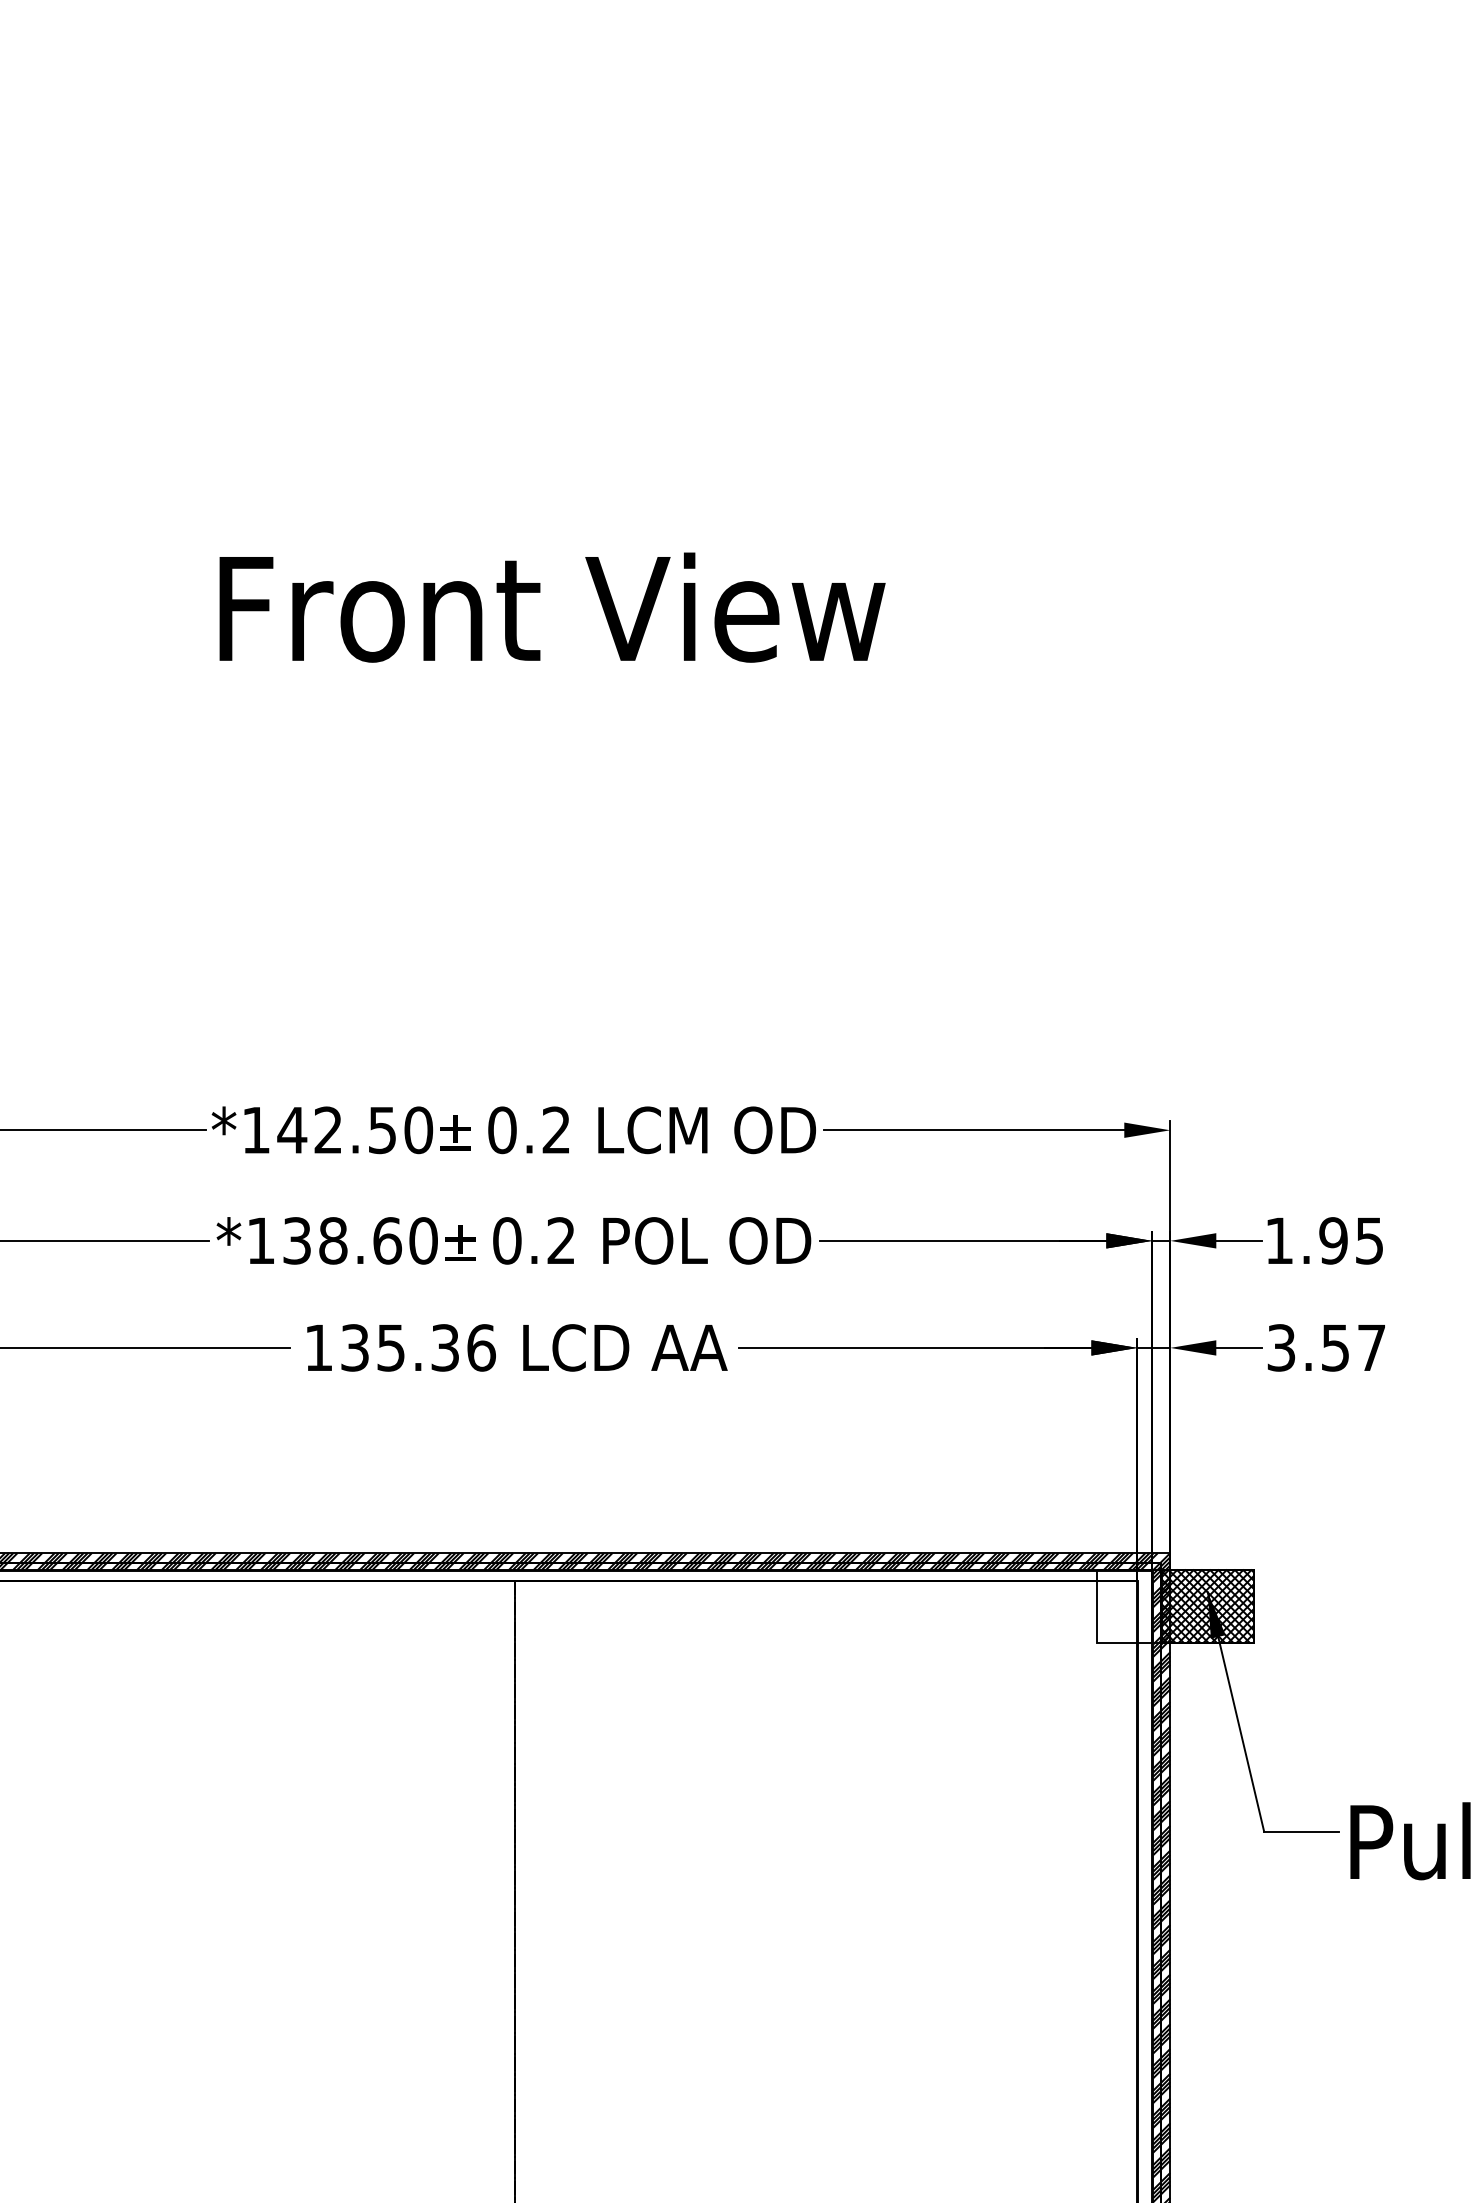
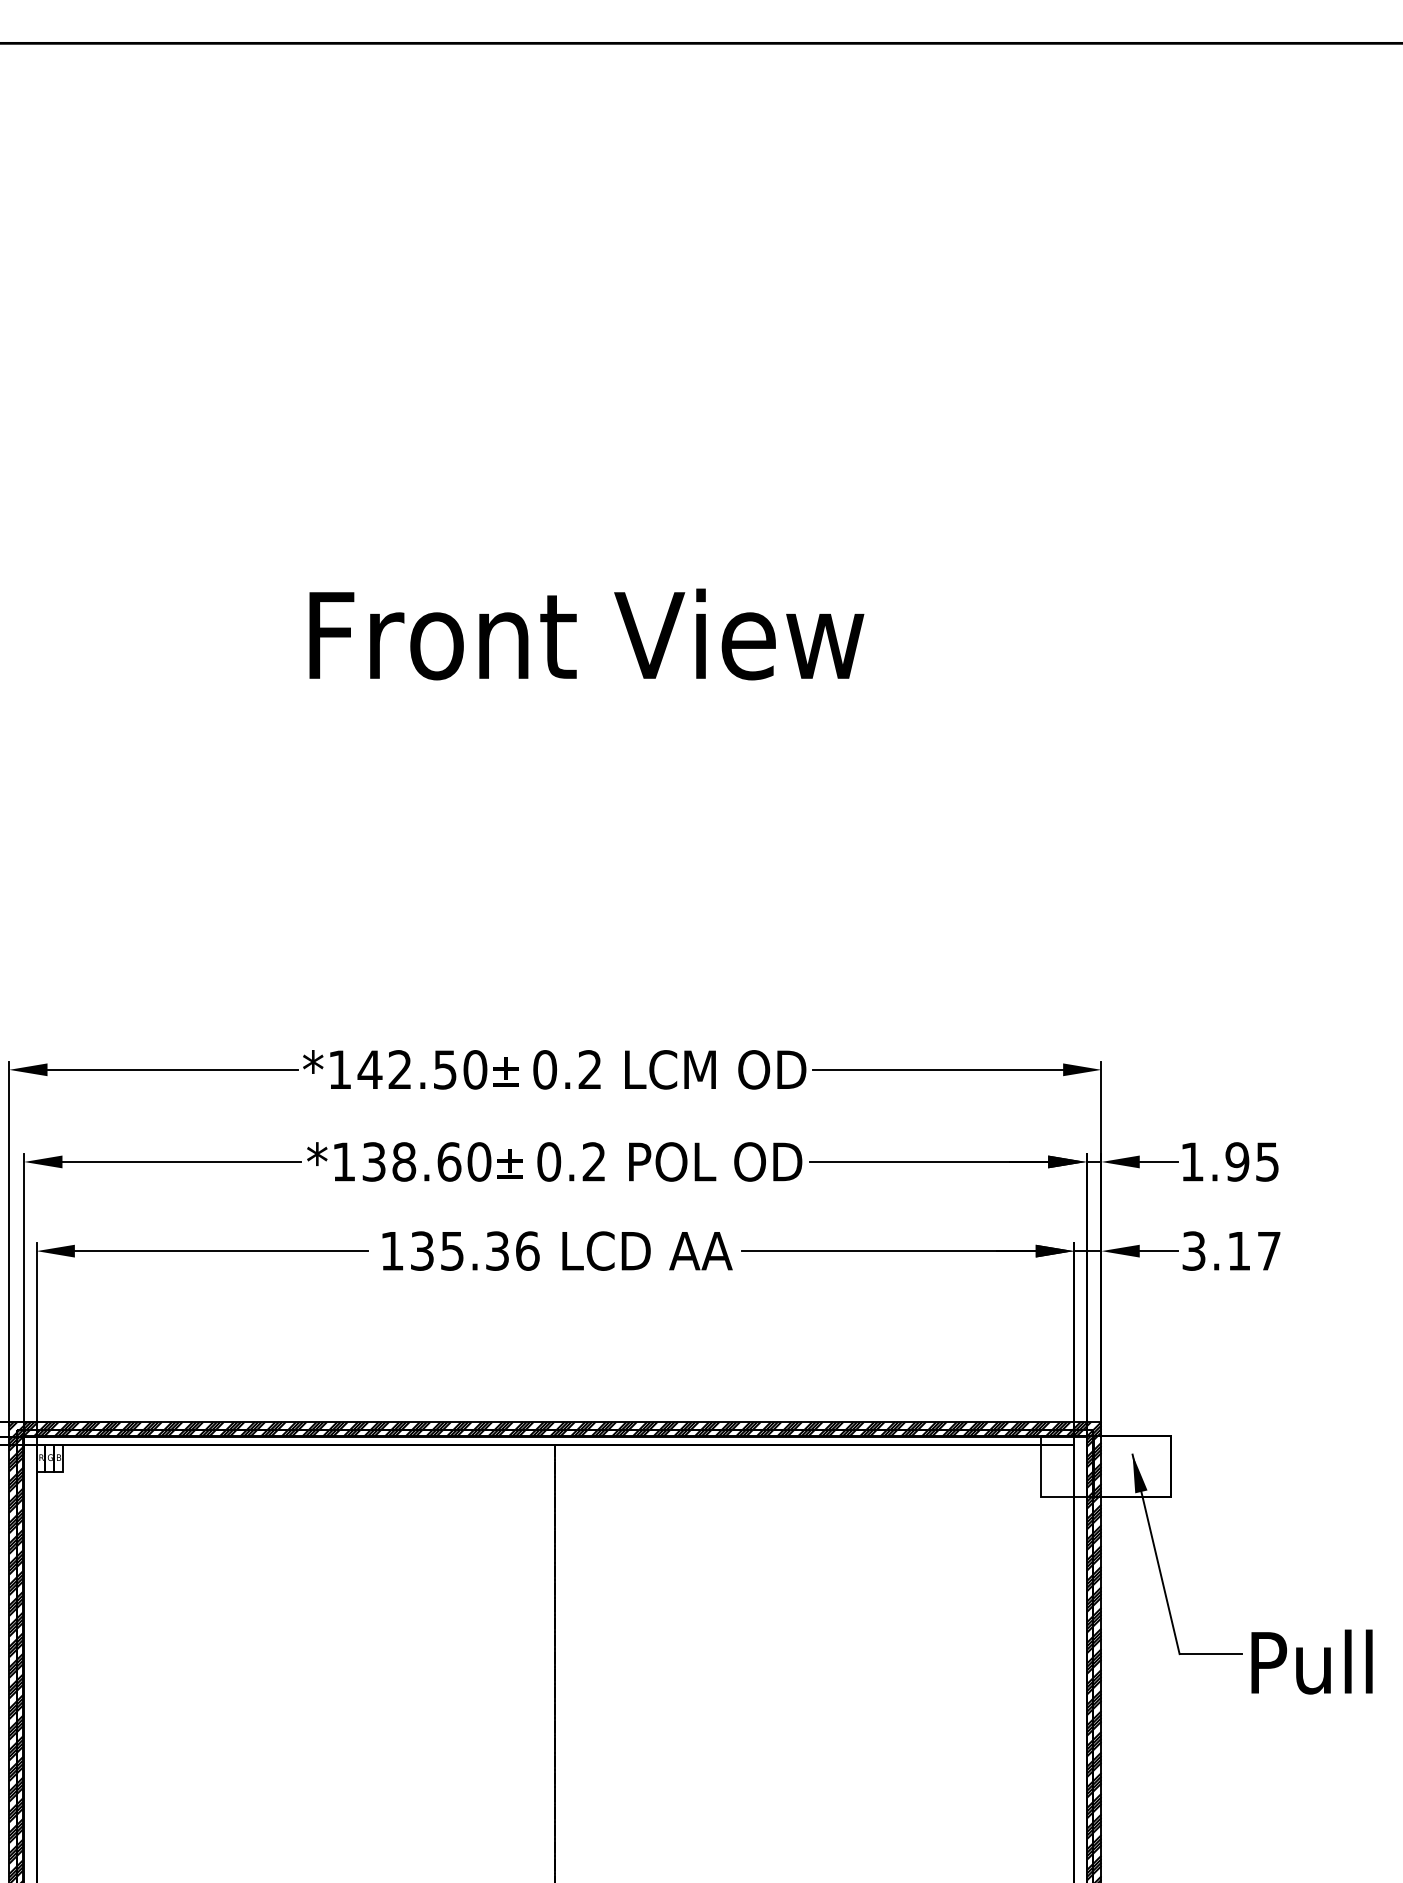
text: (1334, 1348) -> (1238, 1251), 3.57 -> 3.17
hatch: (1207, 1606) -> (1132, 1466), removed

